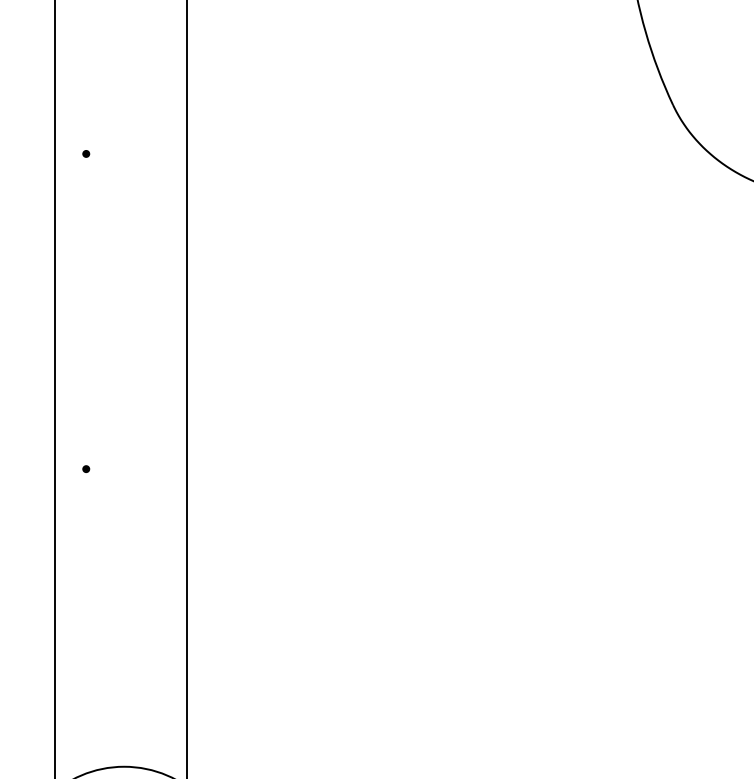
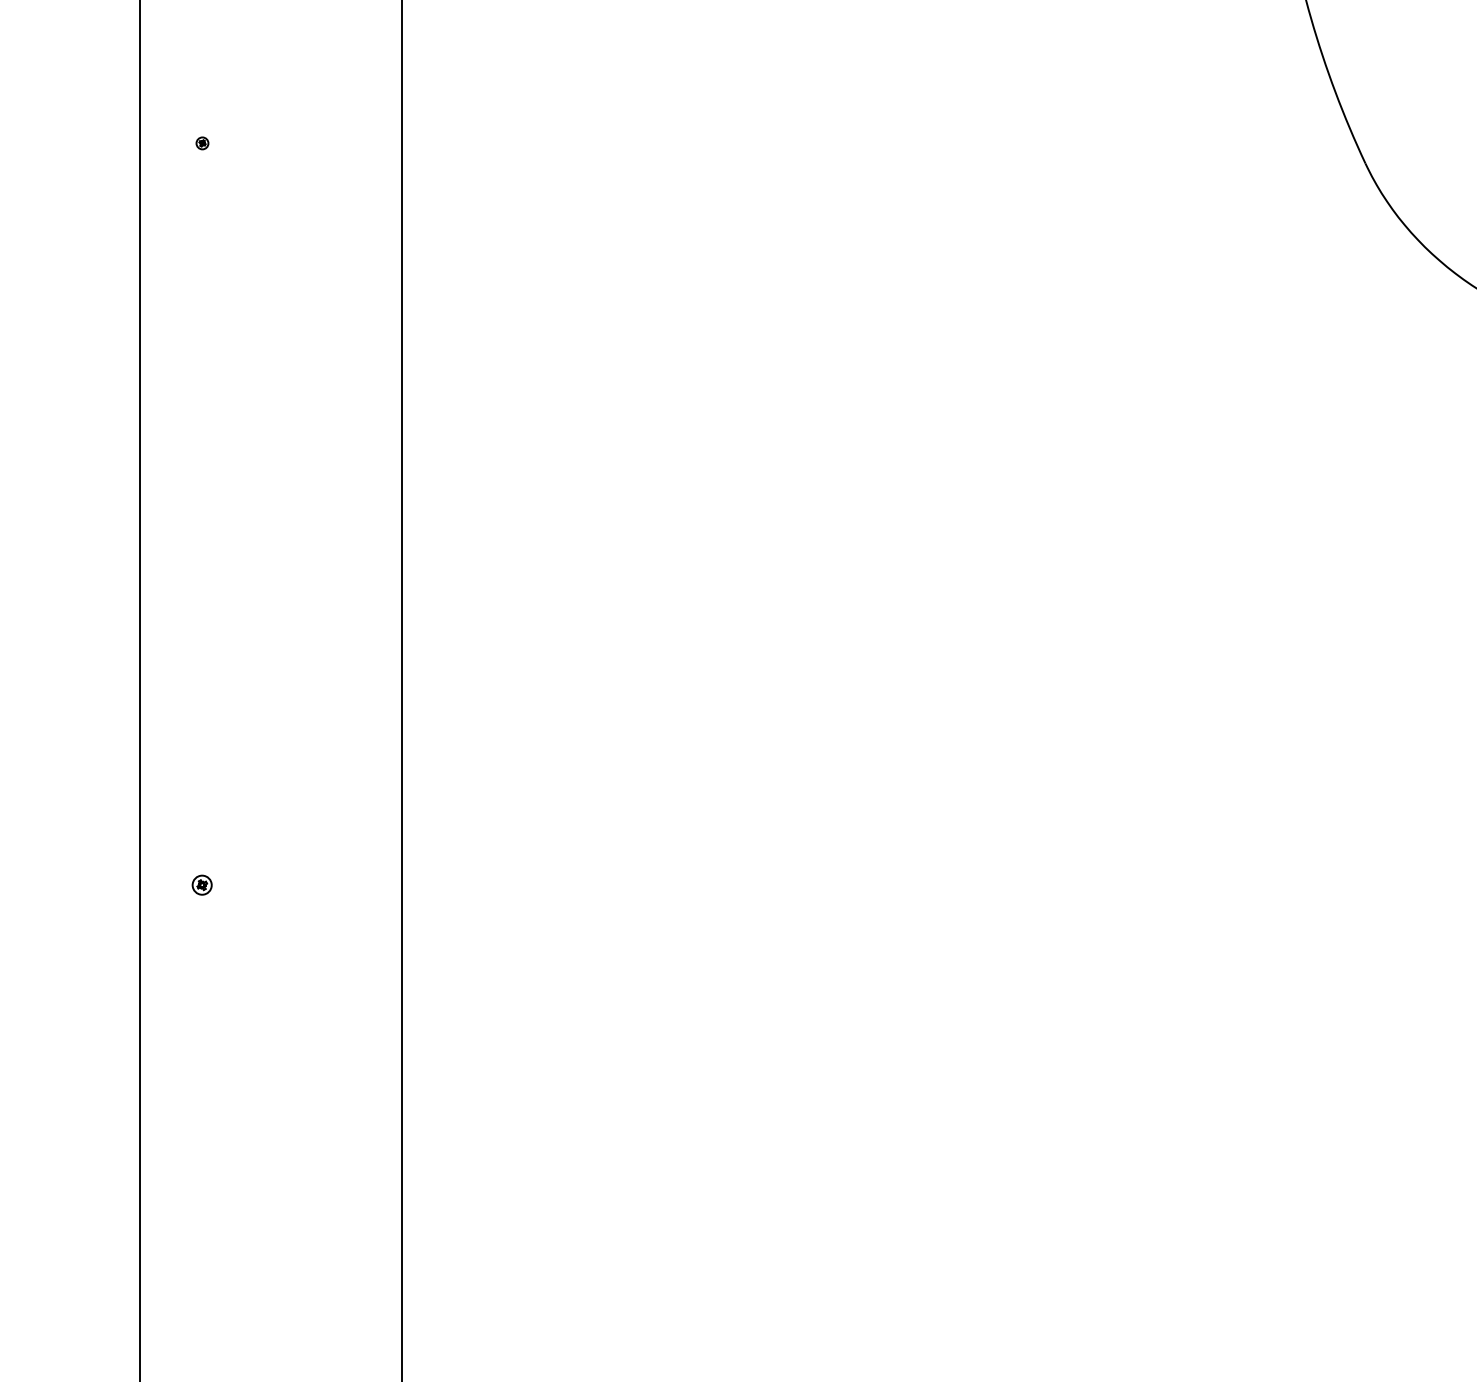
part: (86, 153) -> (202, 142), moved
part: (86, 468) -> (202, 883), size x1.6

